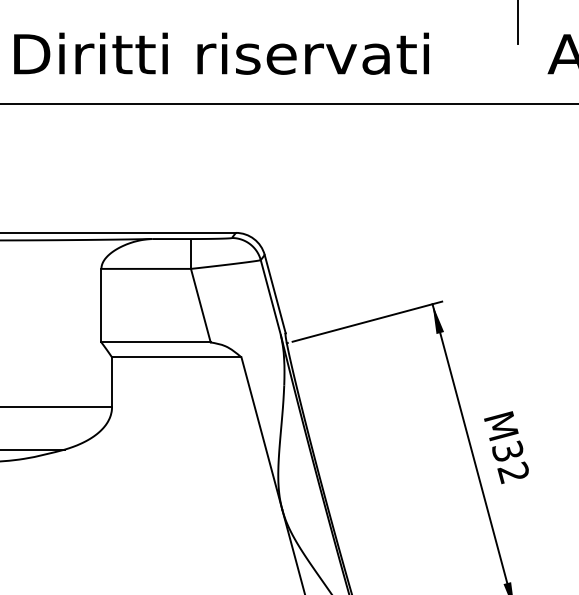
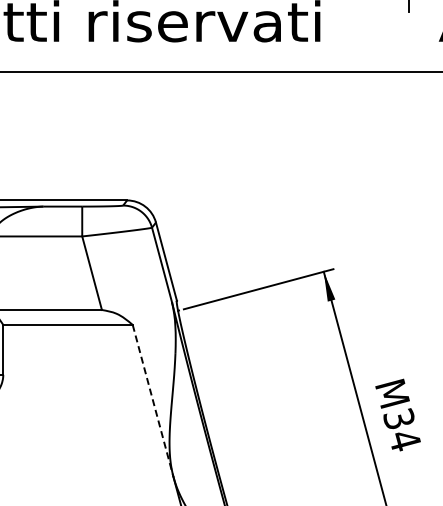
line: (261, 433) -> (152, 401), solid -> dashed
text: (513, 472) -> (404, 440), M32 -> M34

